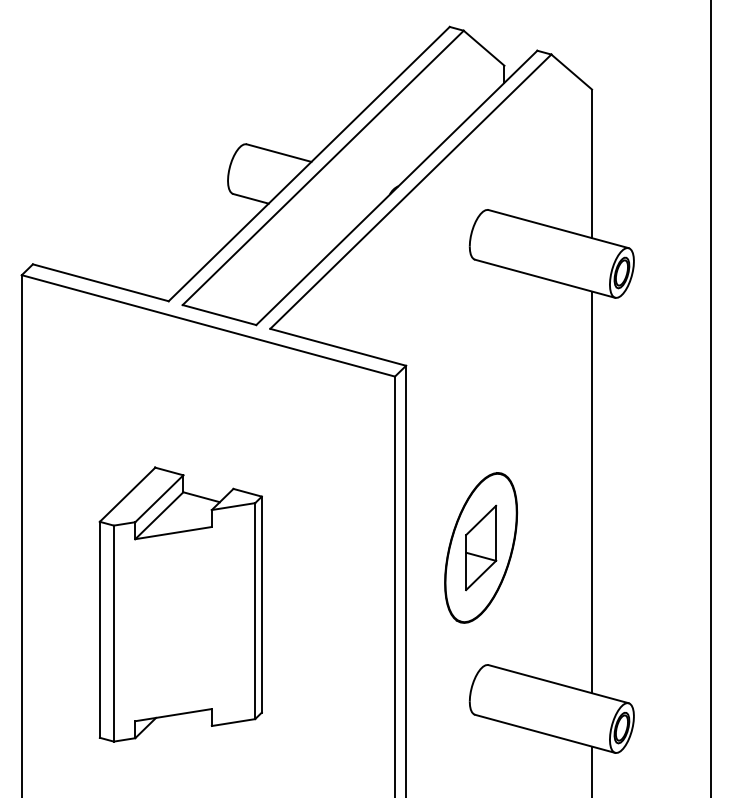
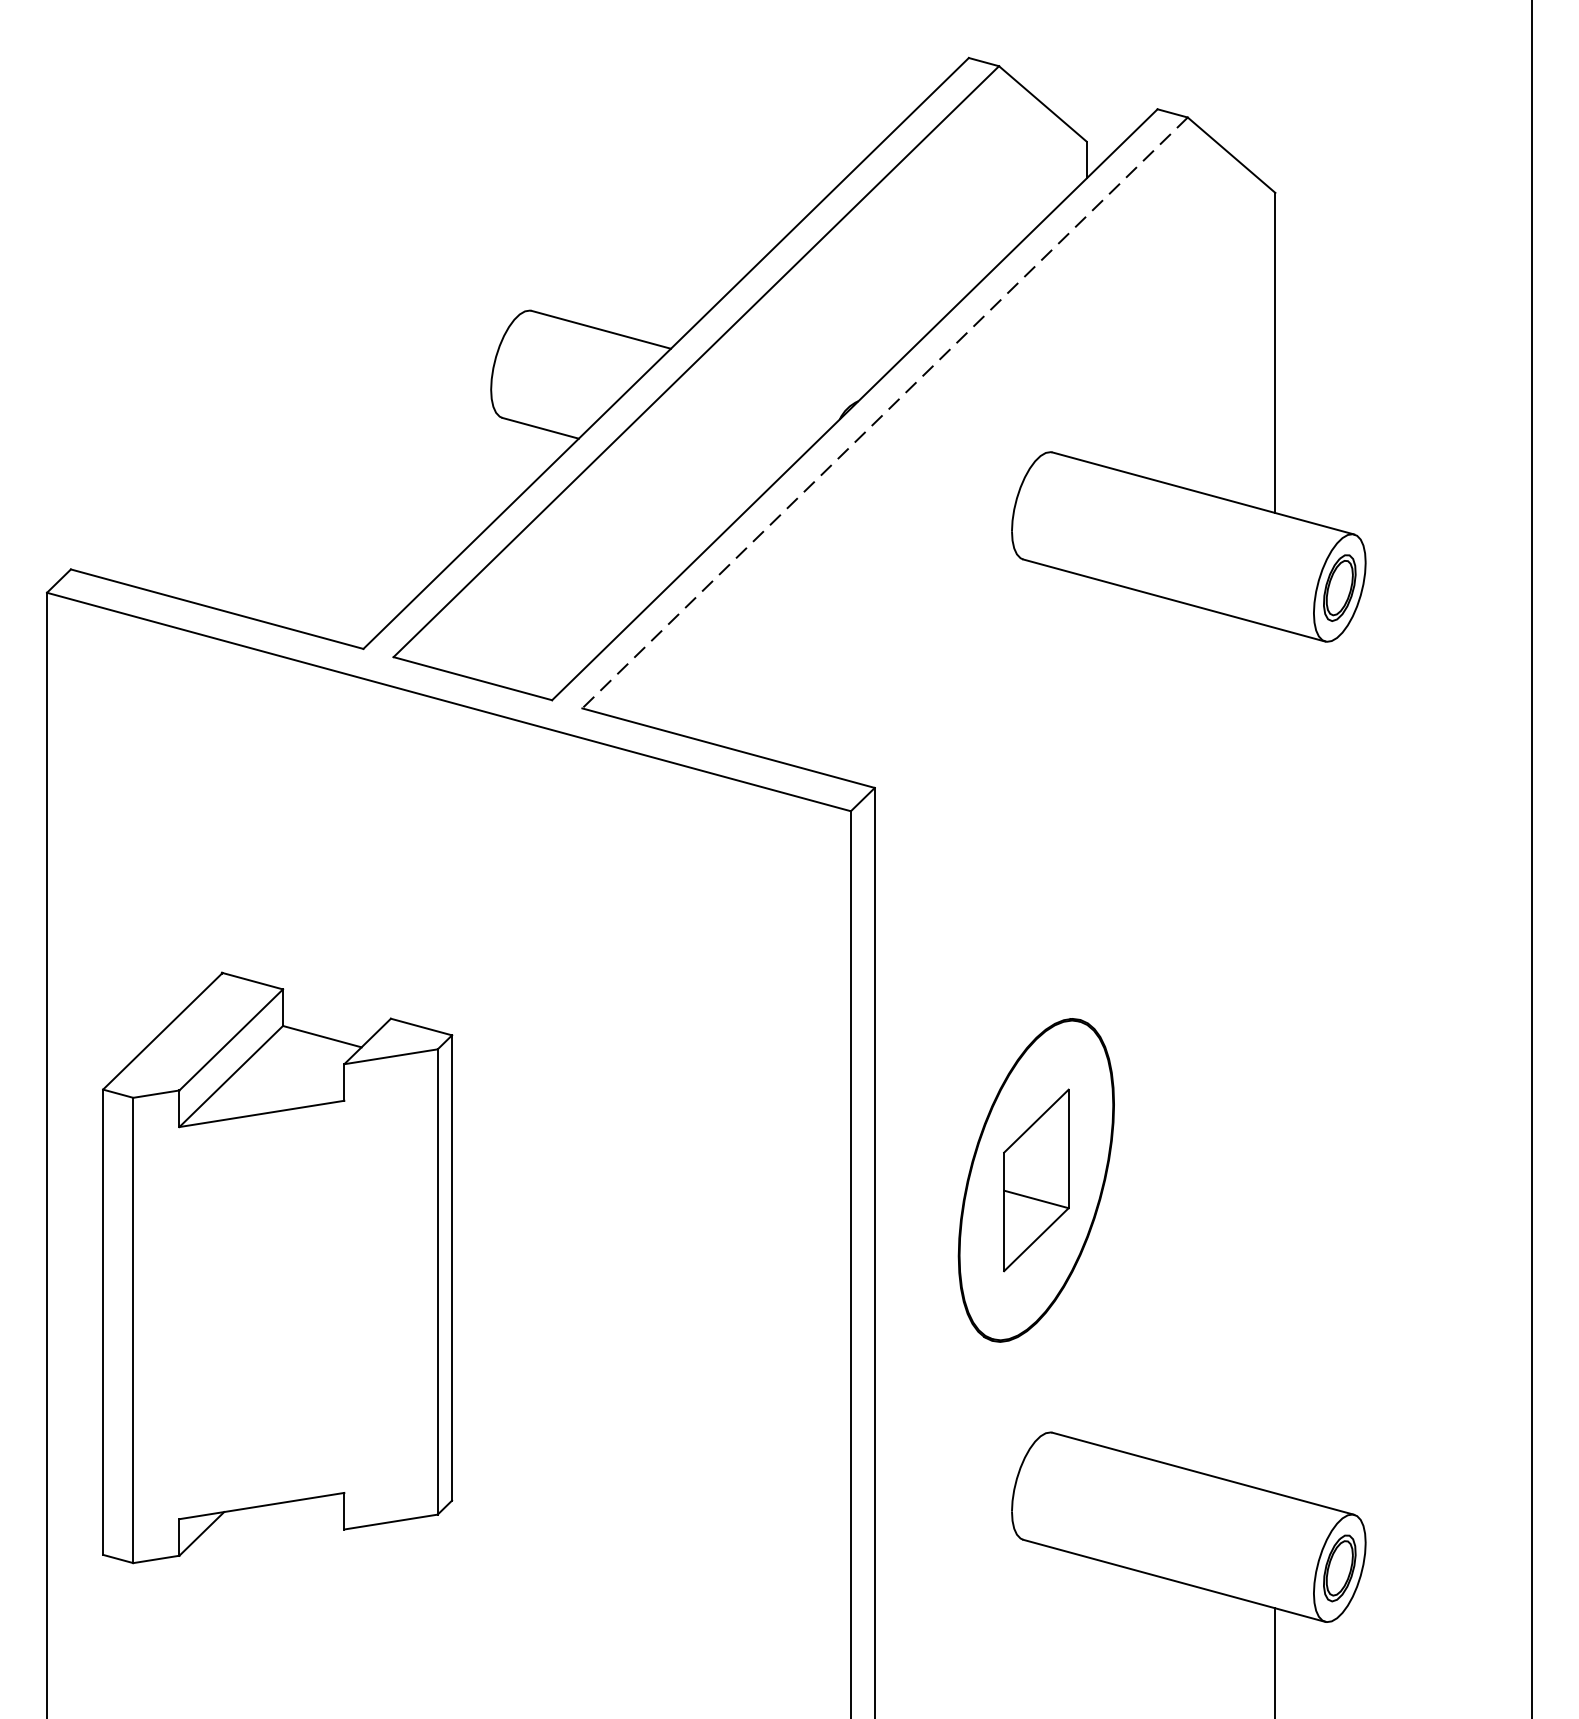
line: (410, 192) -> (884, 414), solid -> dashed
line: (592, 492) -> (1276, 1060), removed
part: (180, 604) -> (276, 1267), moved

